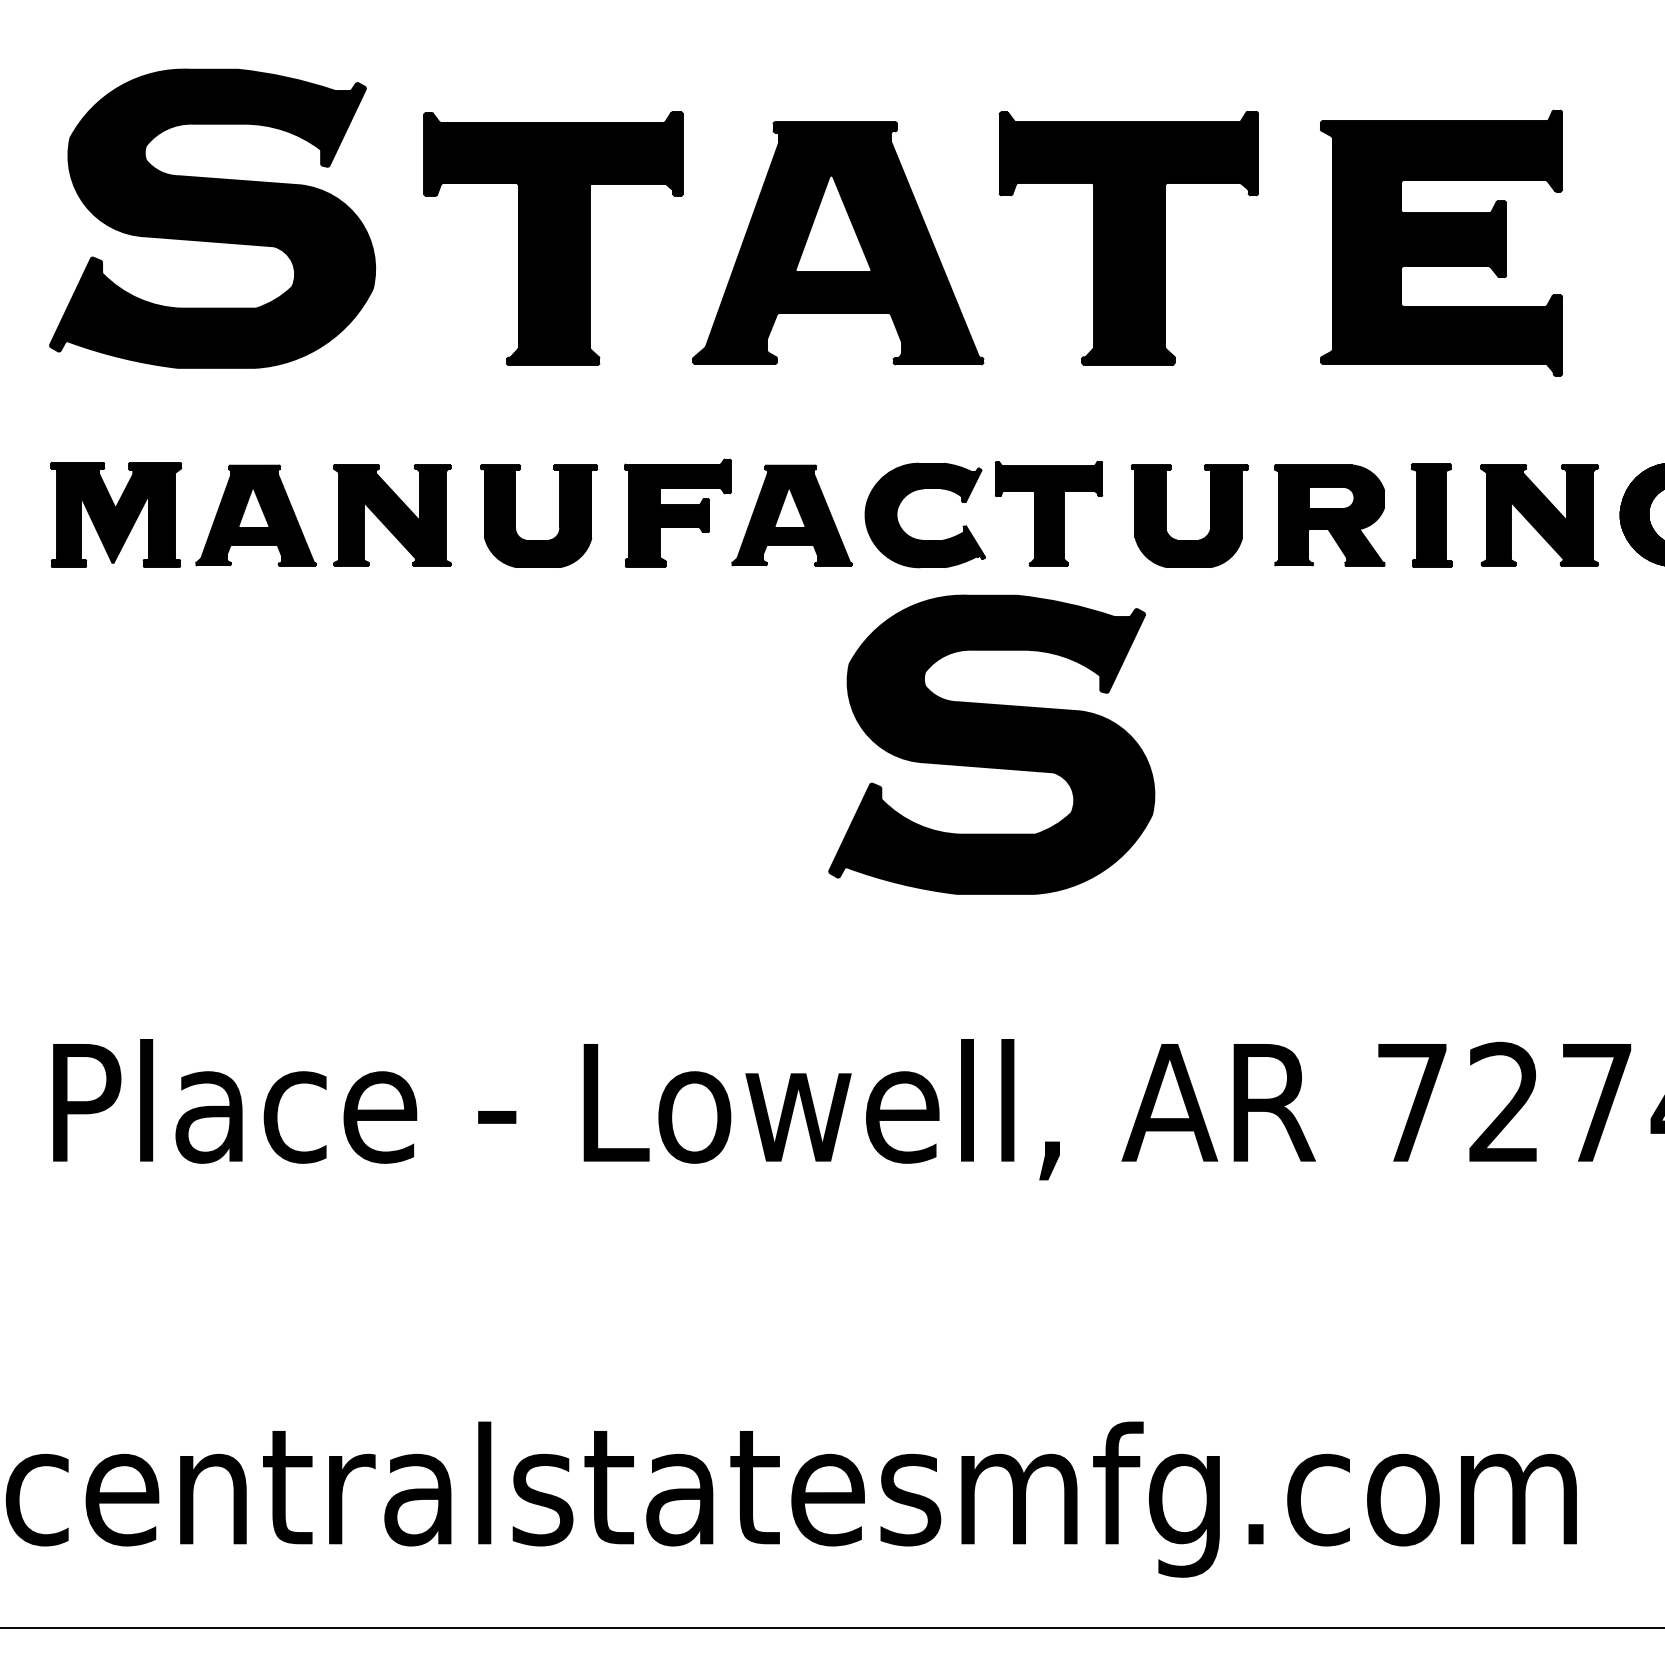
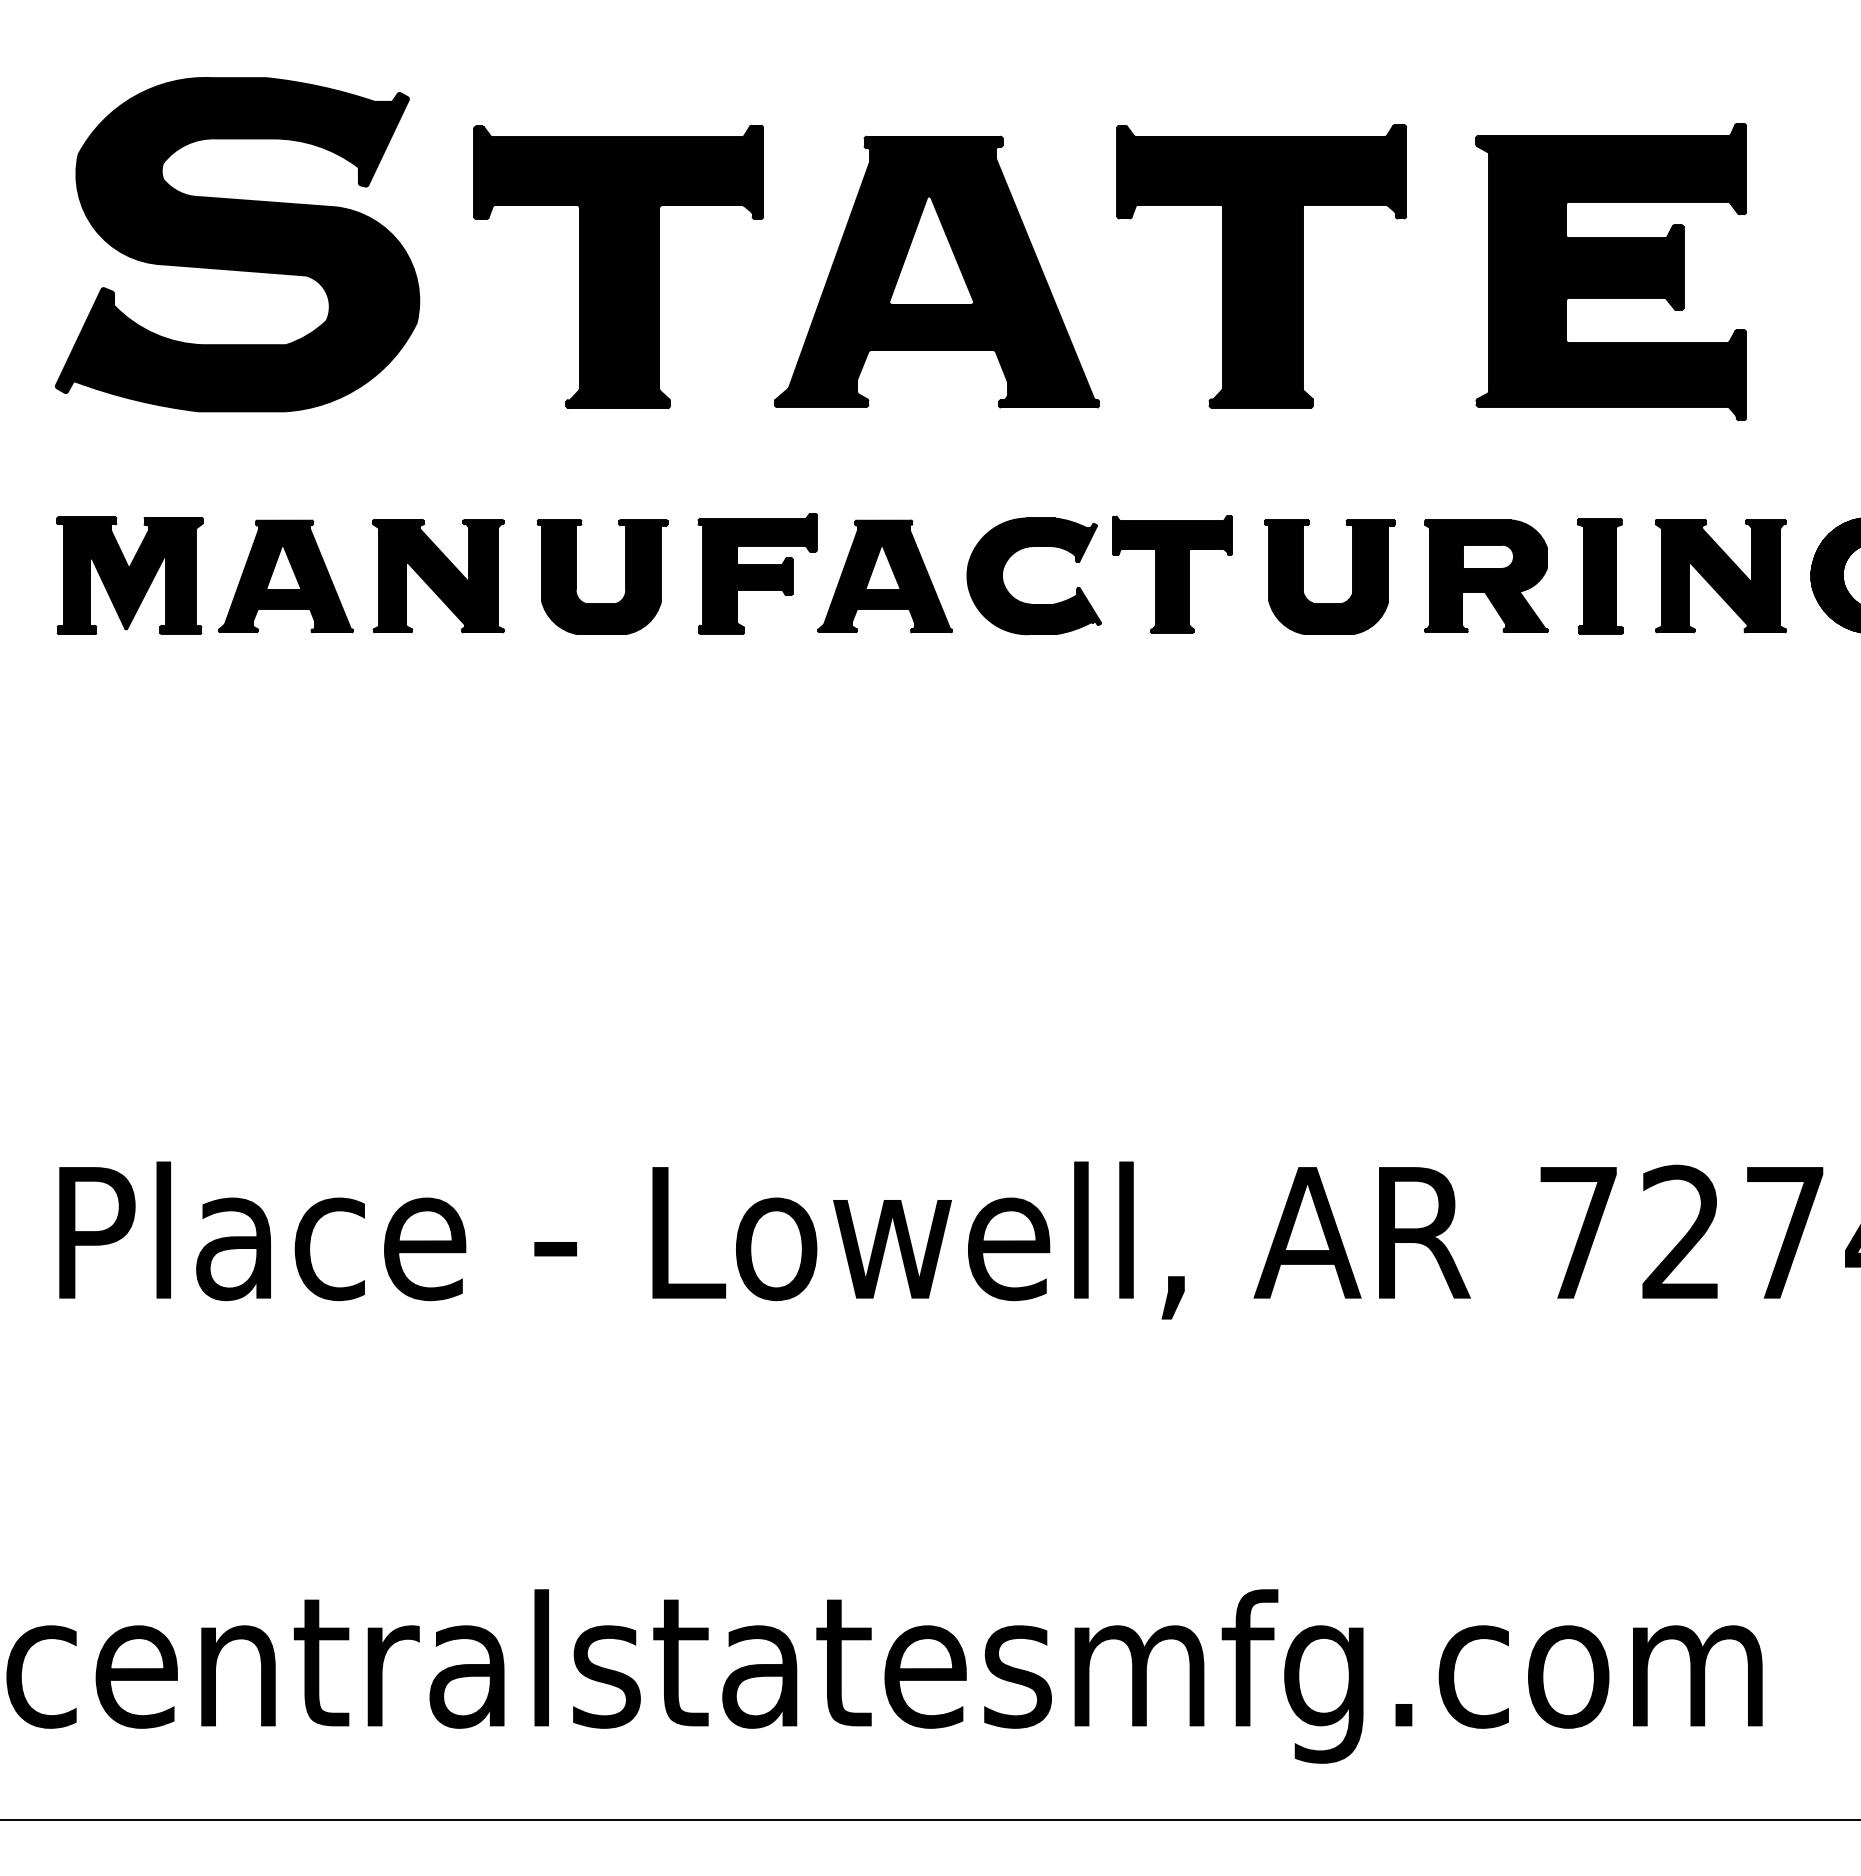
part: (991, 744) -> (1108, 832), removed

